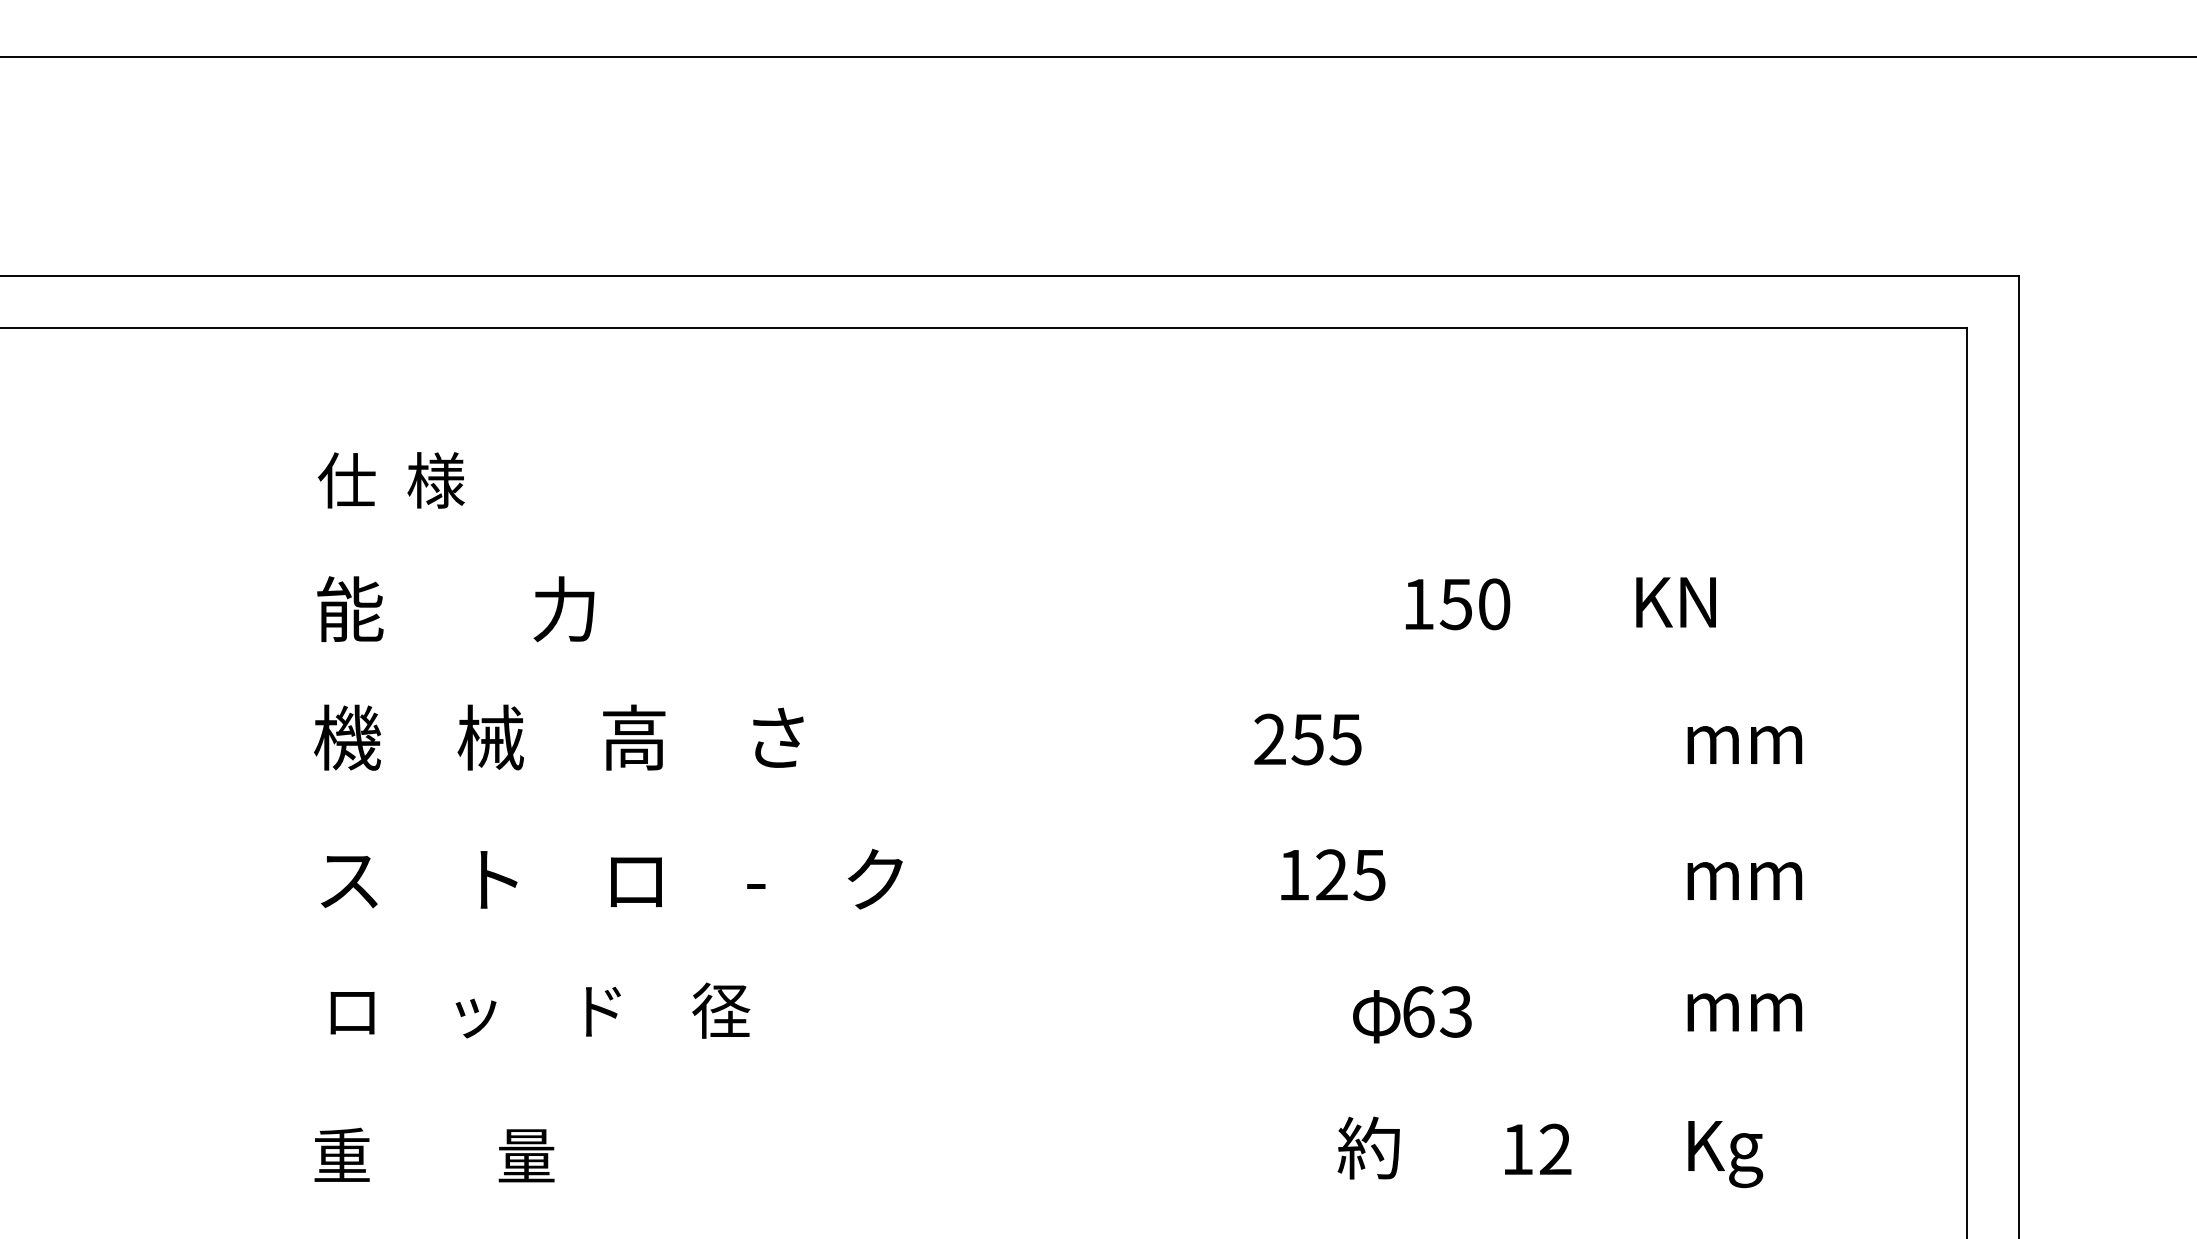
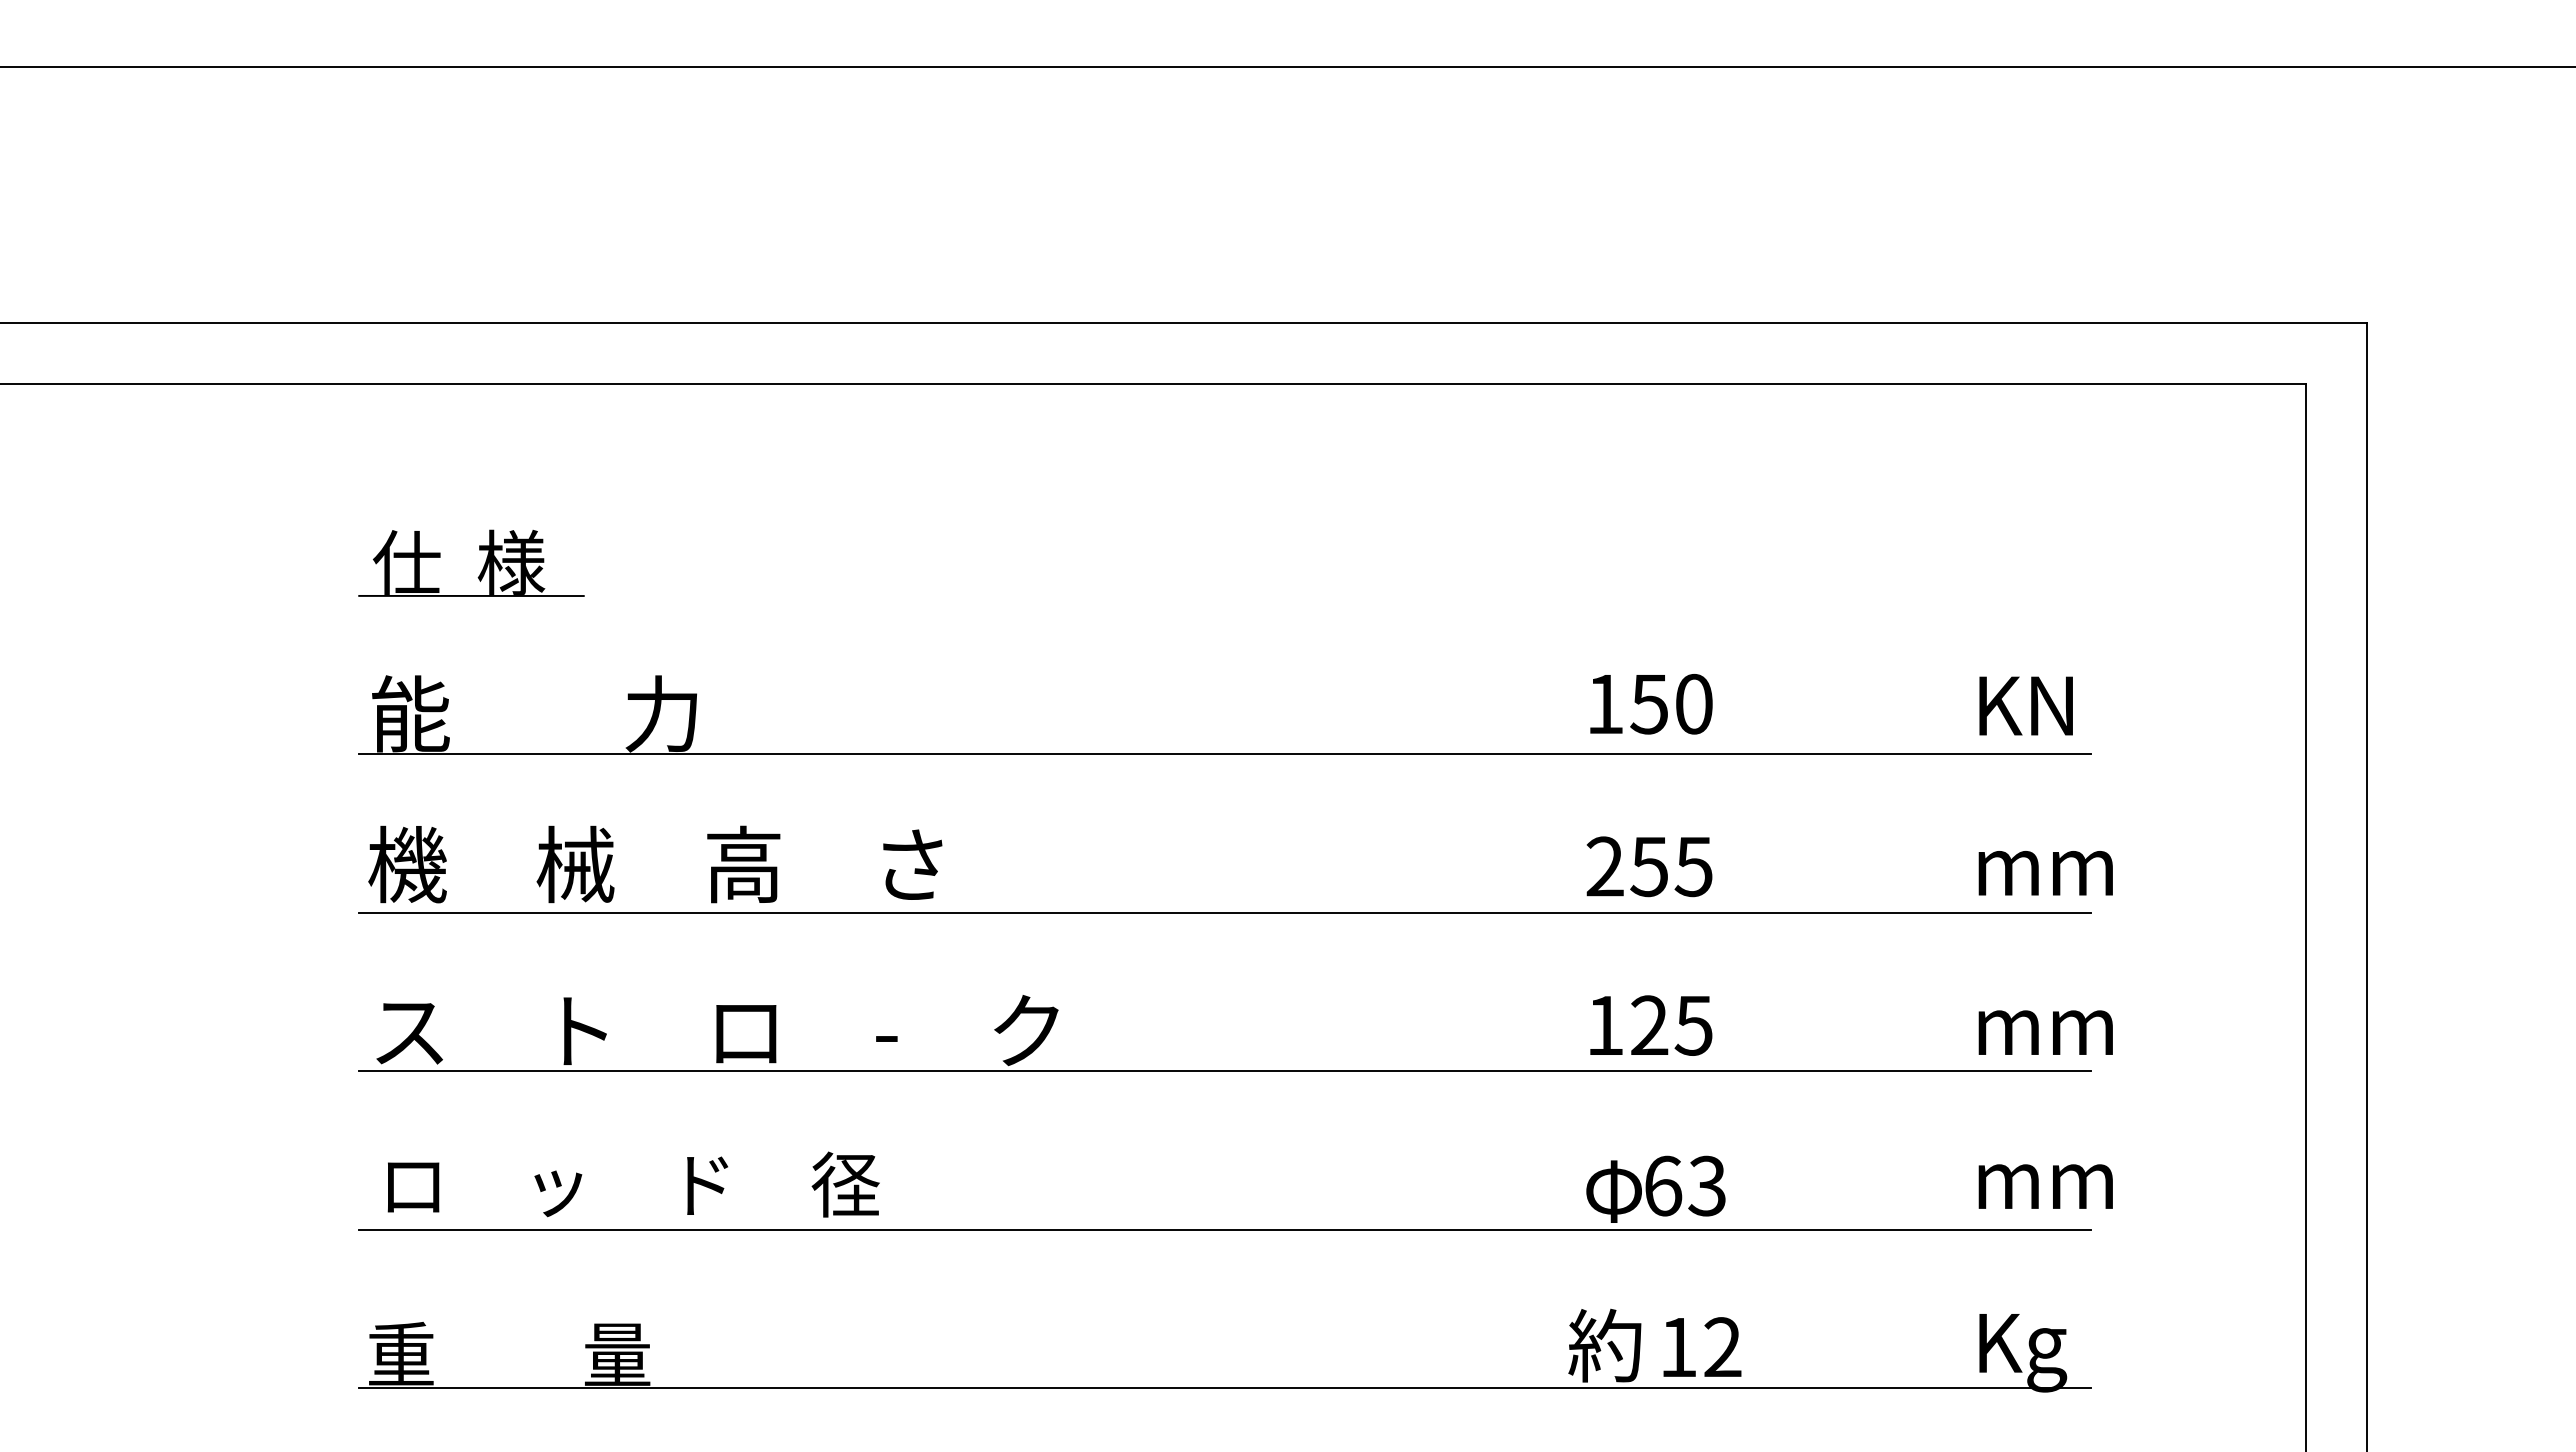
line: (402, 508) -> (471, 595), added
text: (1675, 602) -> (2025, 705), moved
text: (1458, 604) -> (1651, 704), moved
line: (1044, 643) -> (1224, 754), added
text: (1307, 739) -> (1649, 866), moved
line: (1044, 778) -> (1224, 912), added
text: (1333, 874) -> (1651, 1025), moved
line: (1044, 914) -> (1224, 1071), added
line: (1044, 1048) -> (1224, 1229), added
text: (1538, 1148) -> (1702, 1346), moved
line: (1044, 1184) -> (1224, 1388), added

